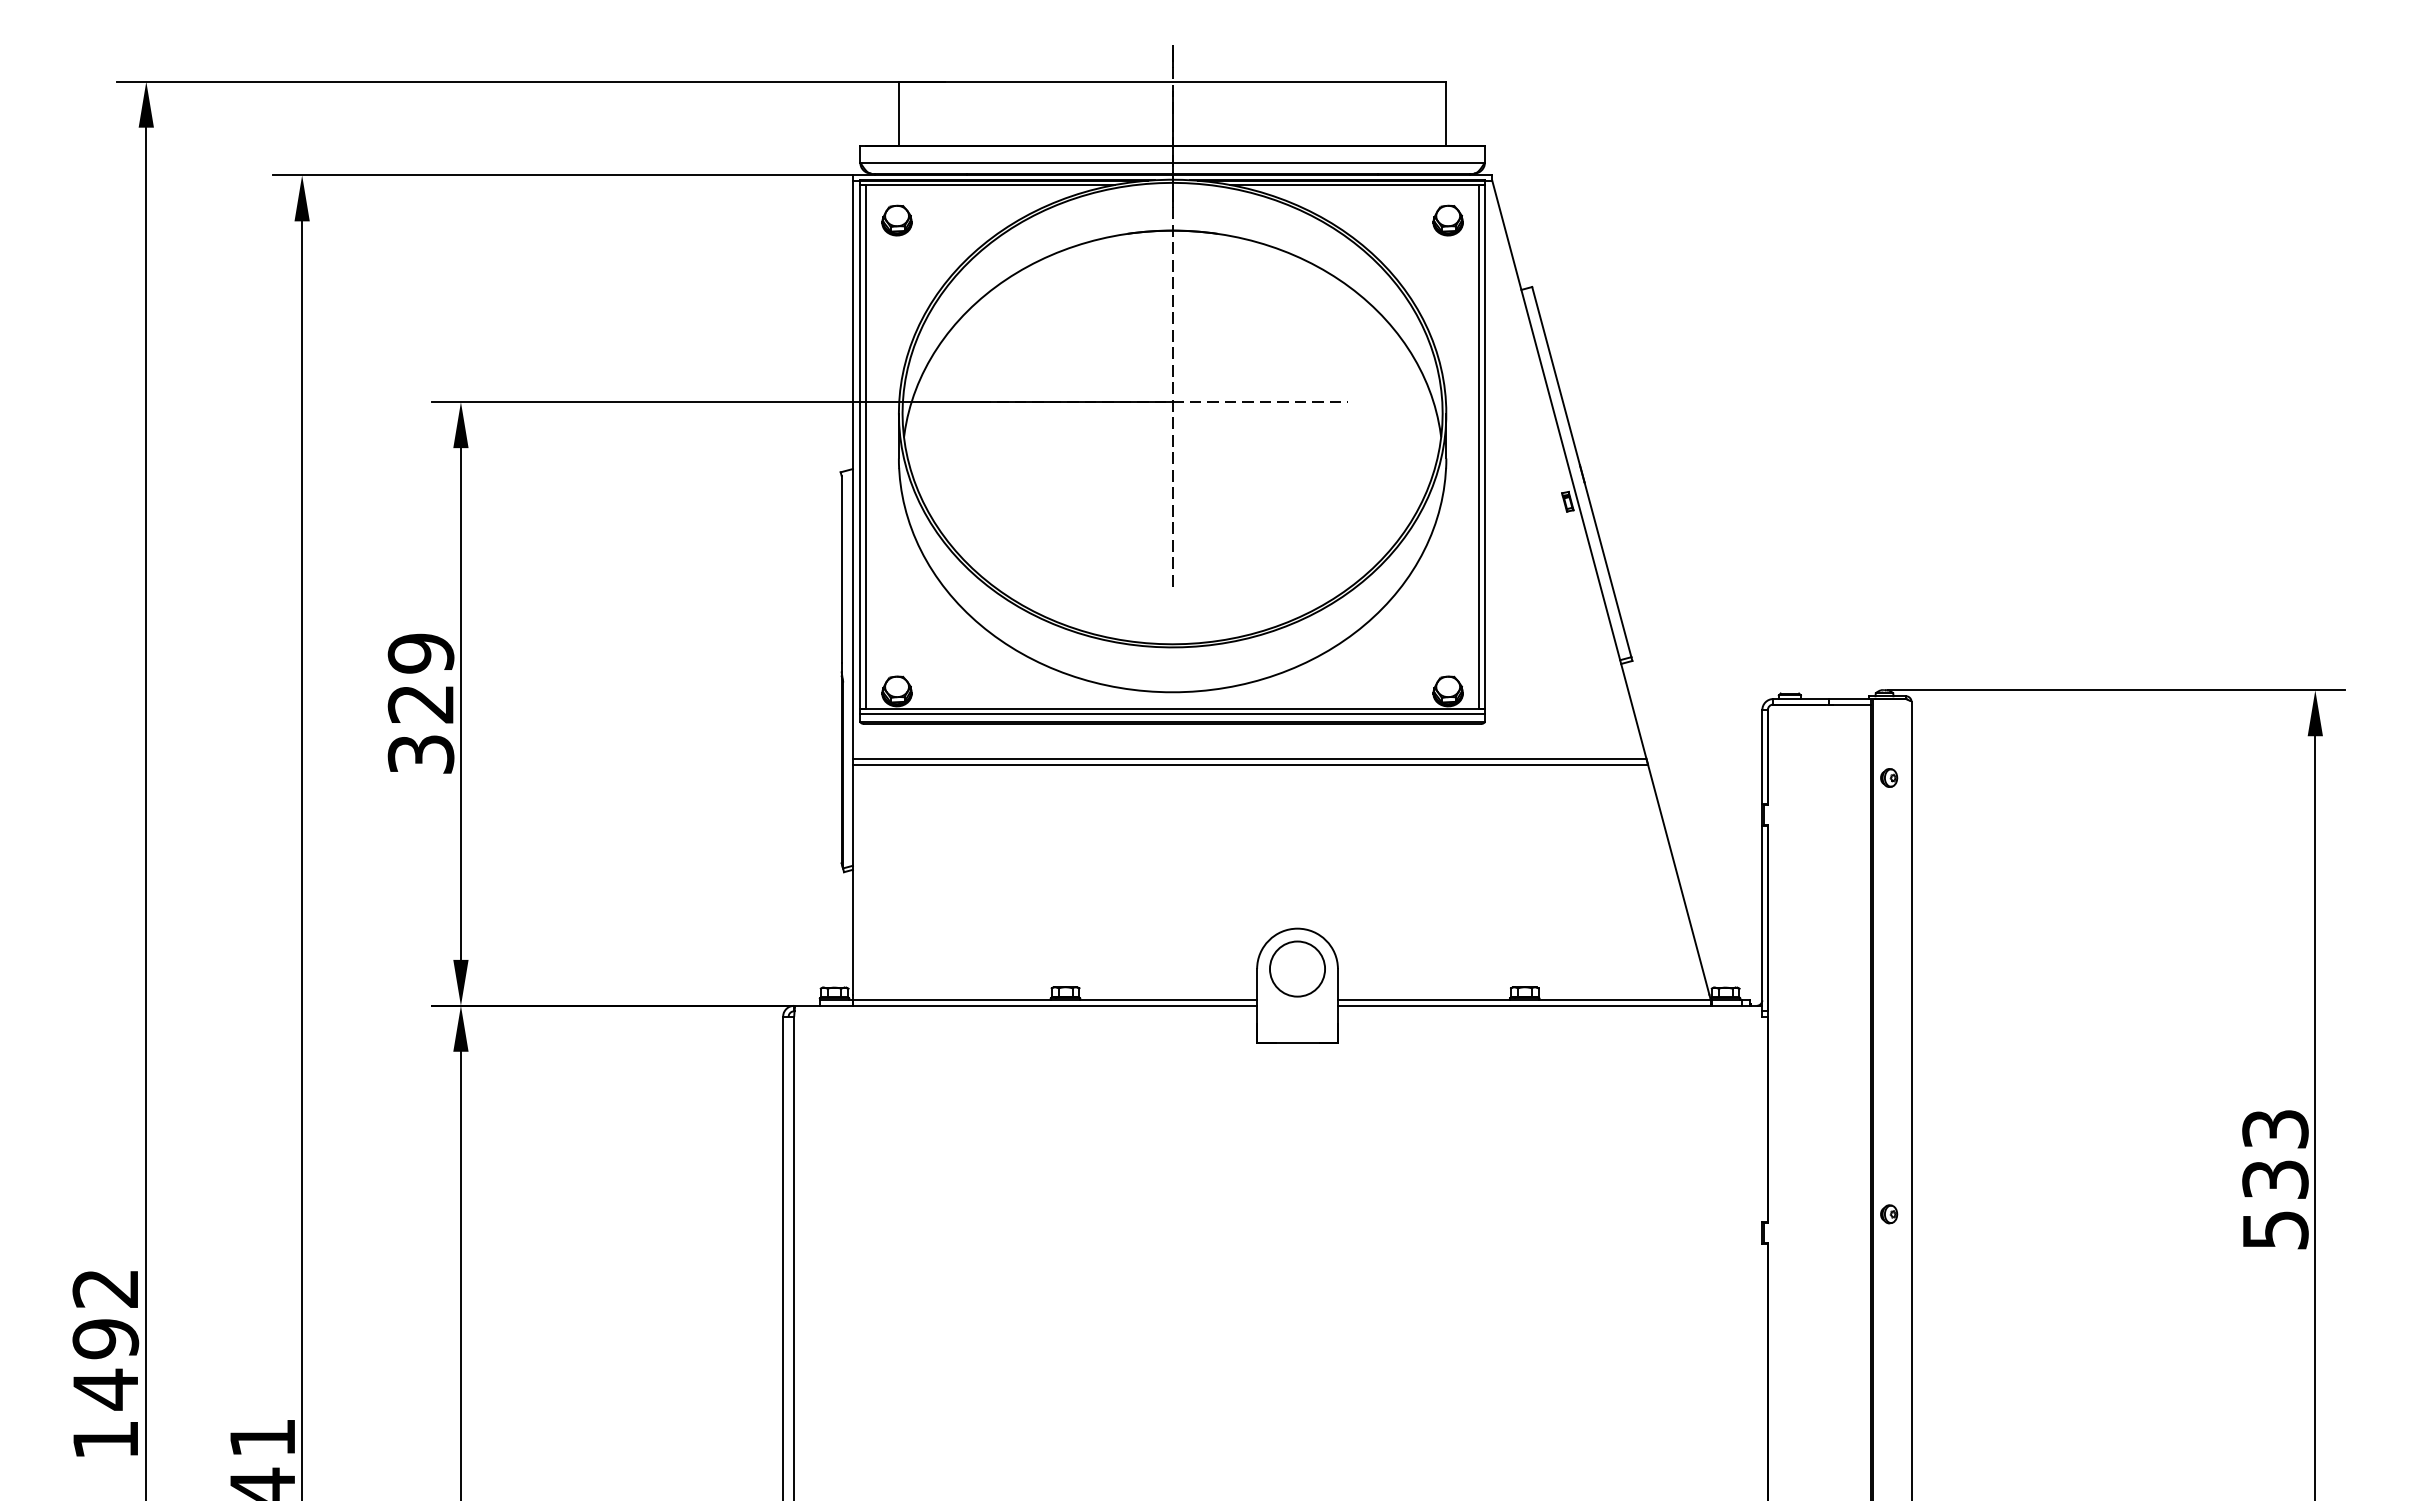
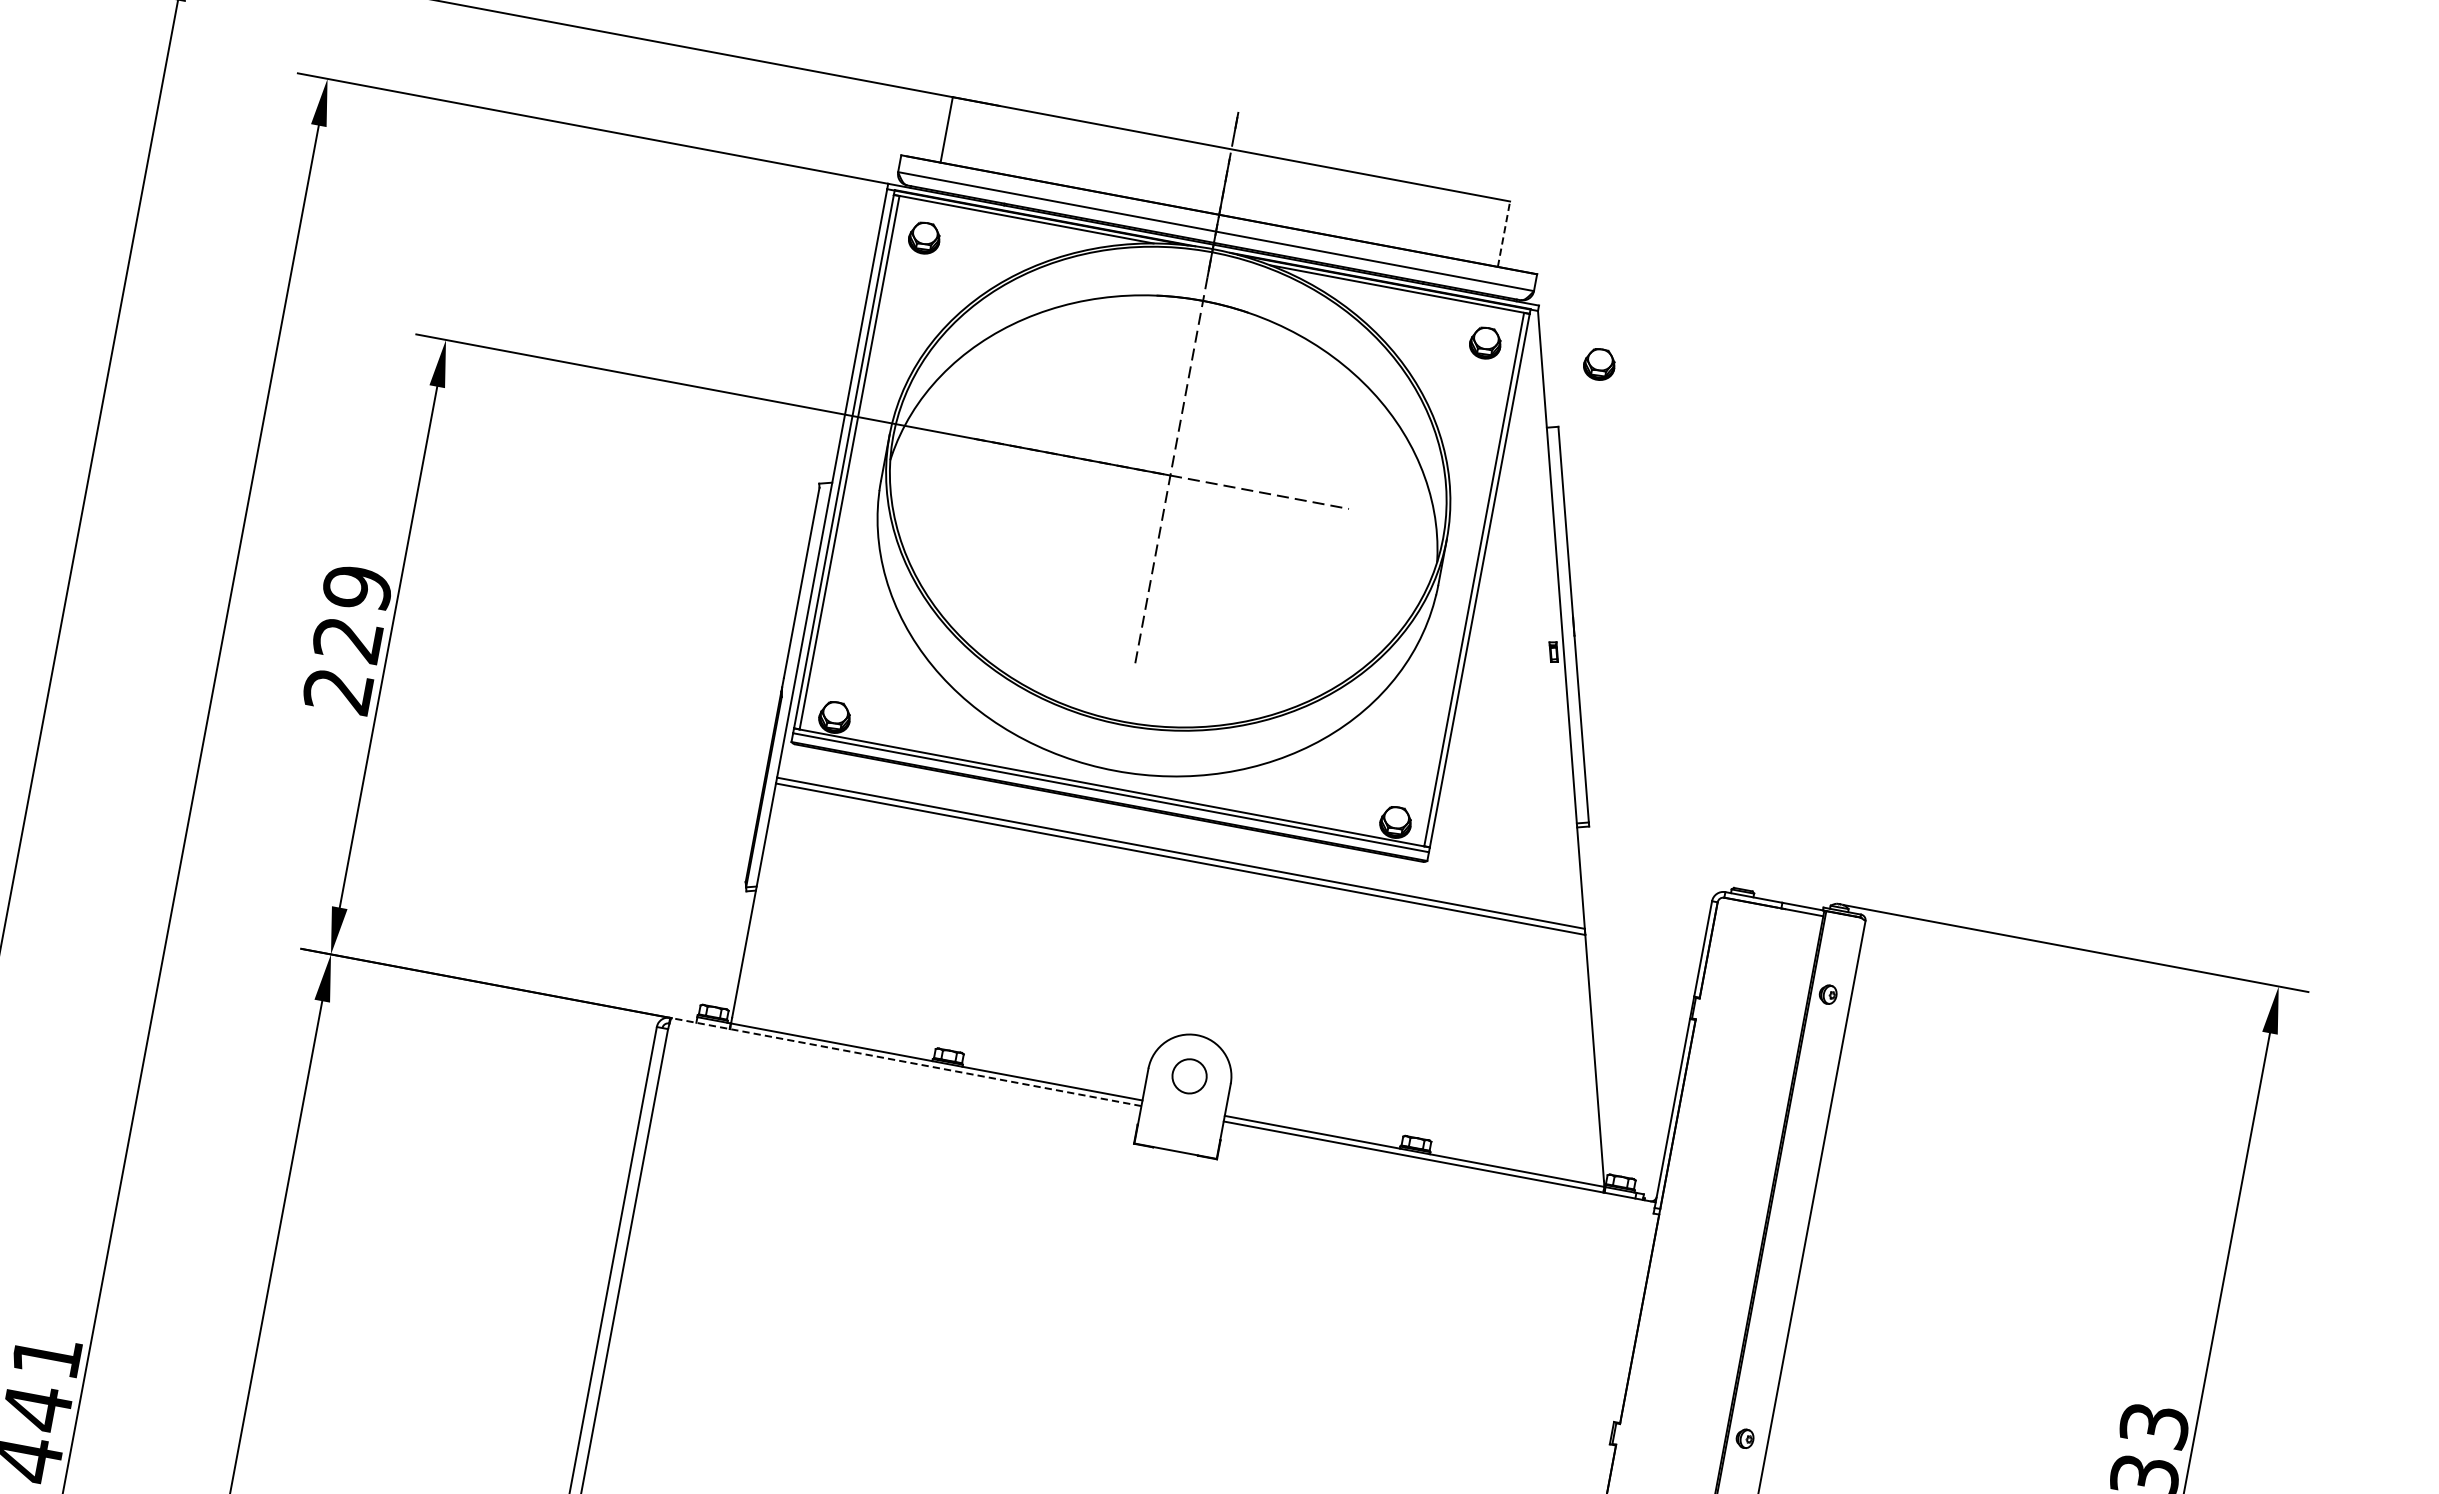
line: (1446, 113) -> (1504, 233), solid -> dashed
part: (1559, 220) -> (1598, 364), added
text: (421, 754) -> (338, 691), 329 -> 229
circle: (1297, 968) -> (1189, 1075), size x0.6
line: (1026, 1005) -> (906, 1061), solid -> dashed

